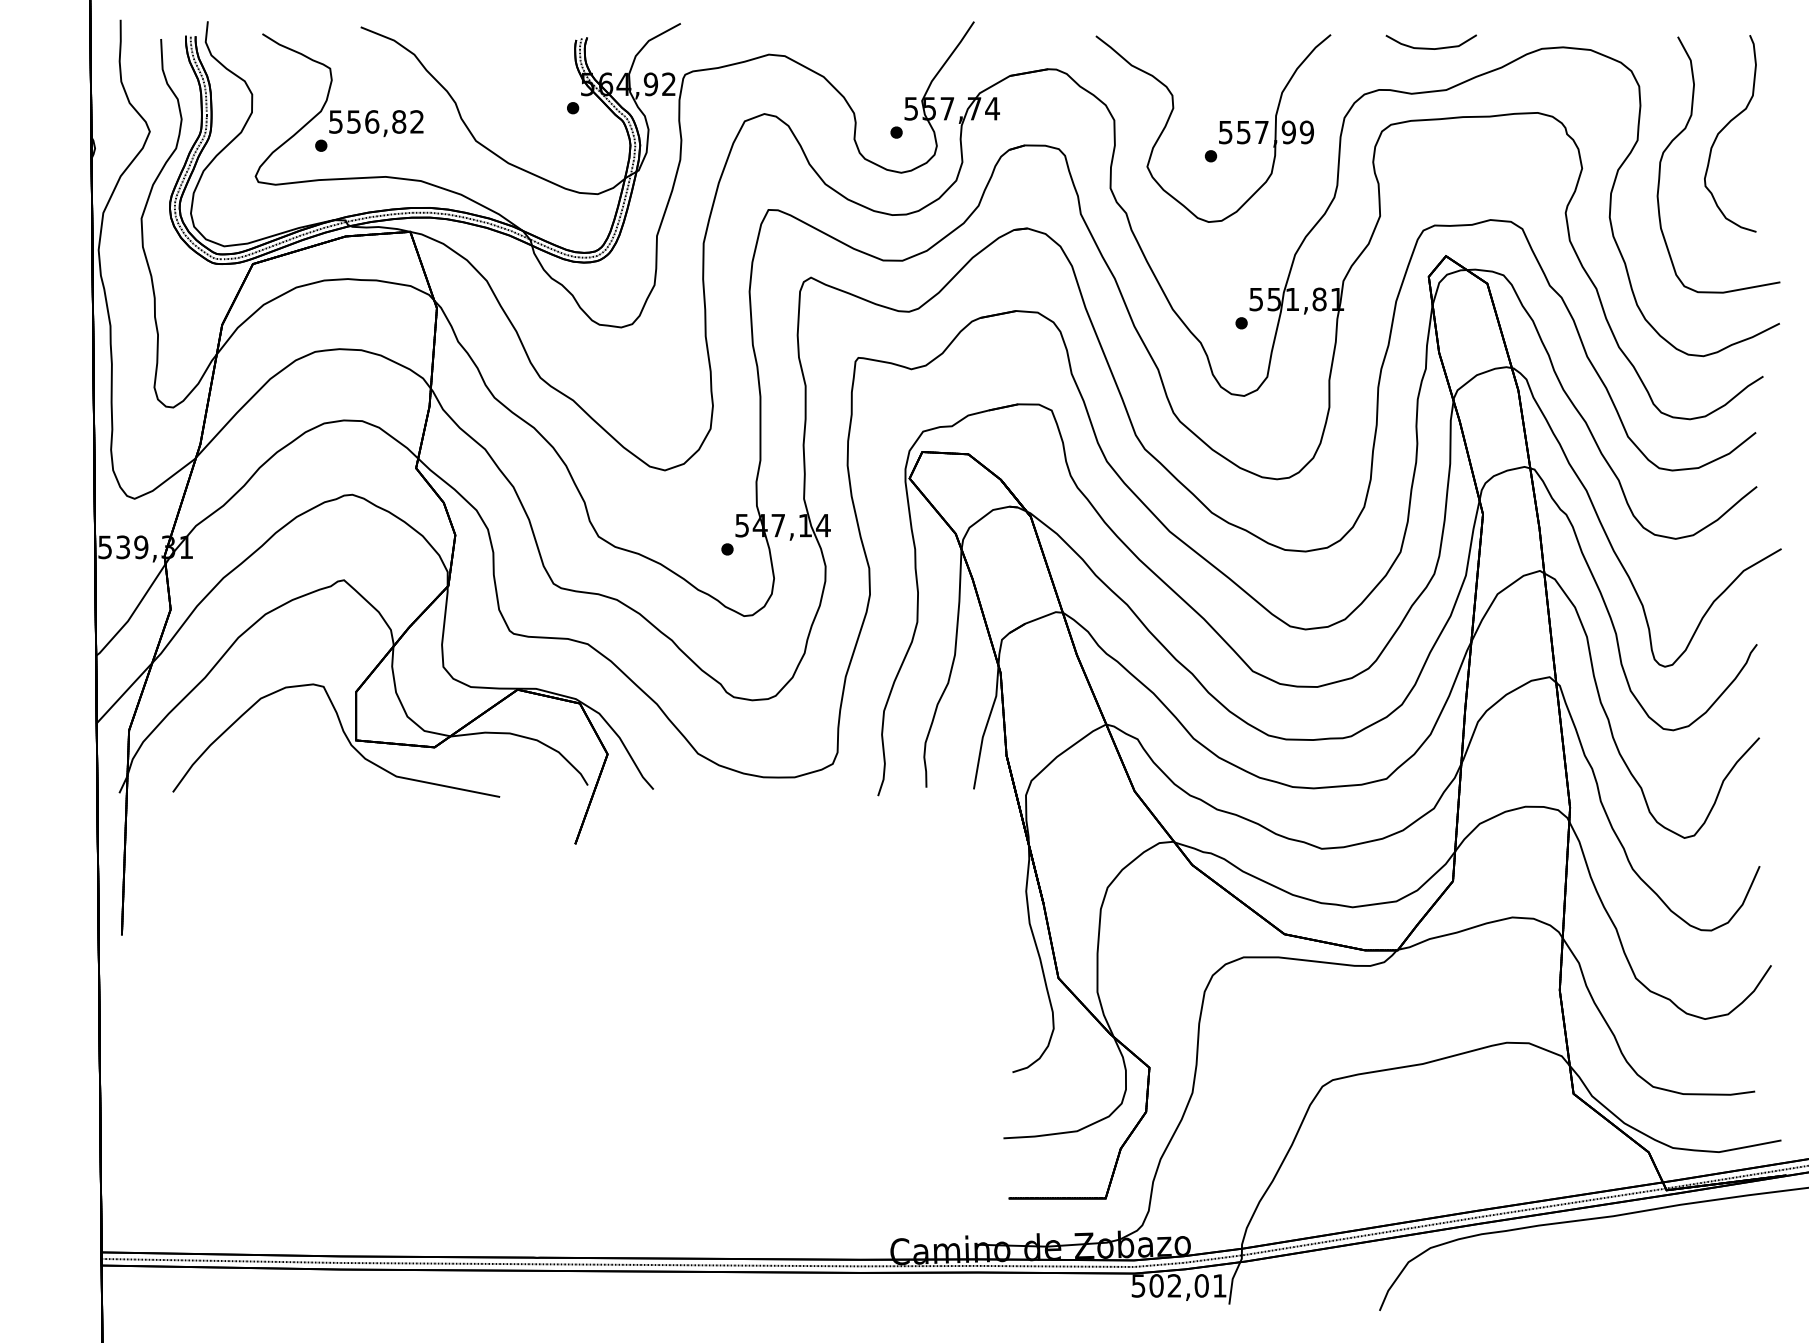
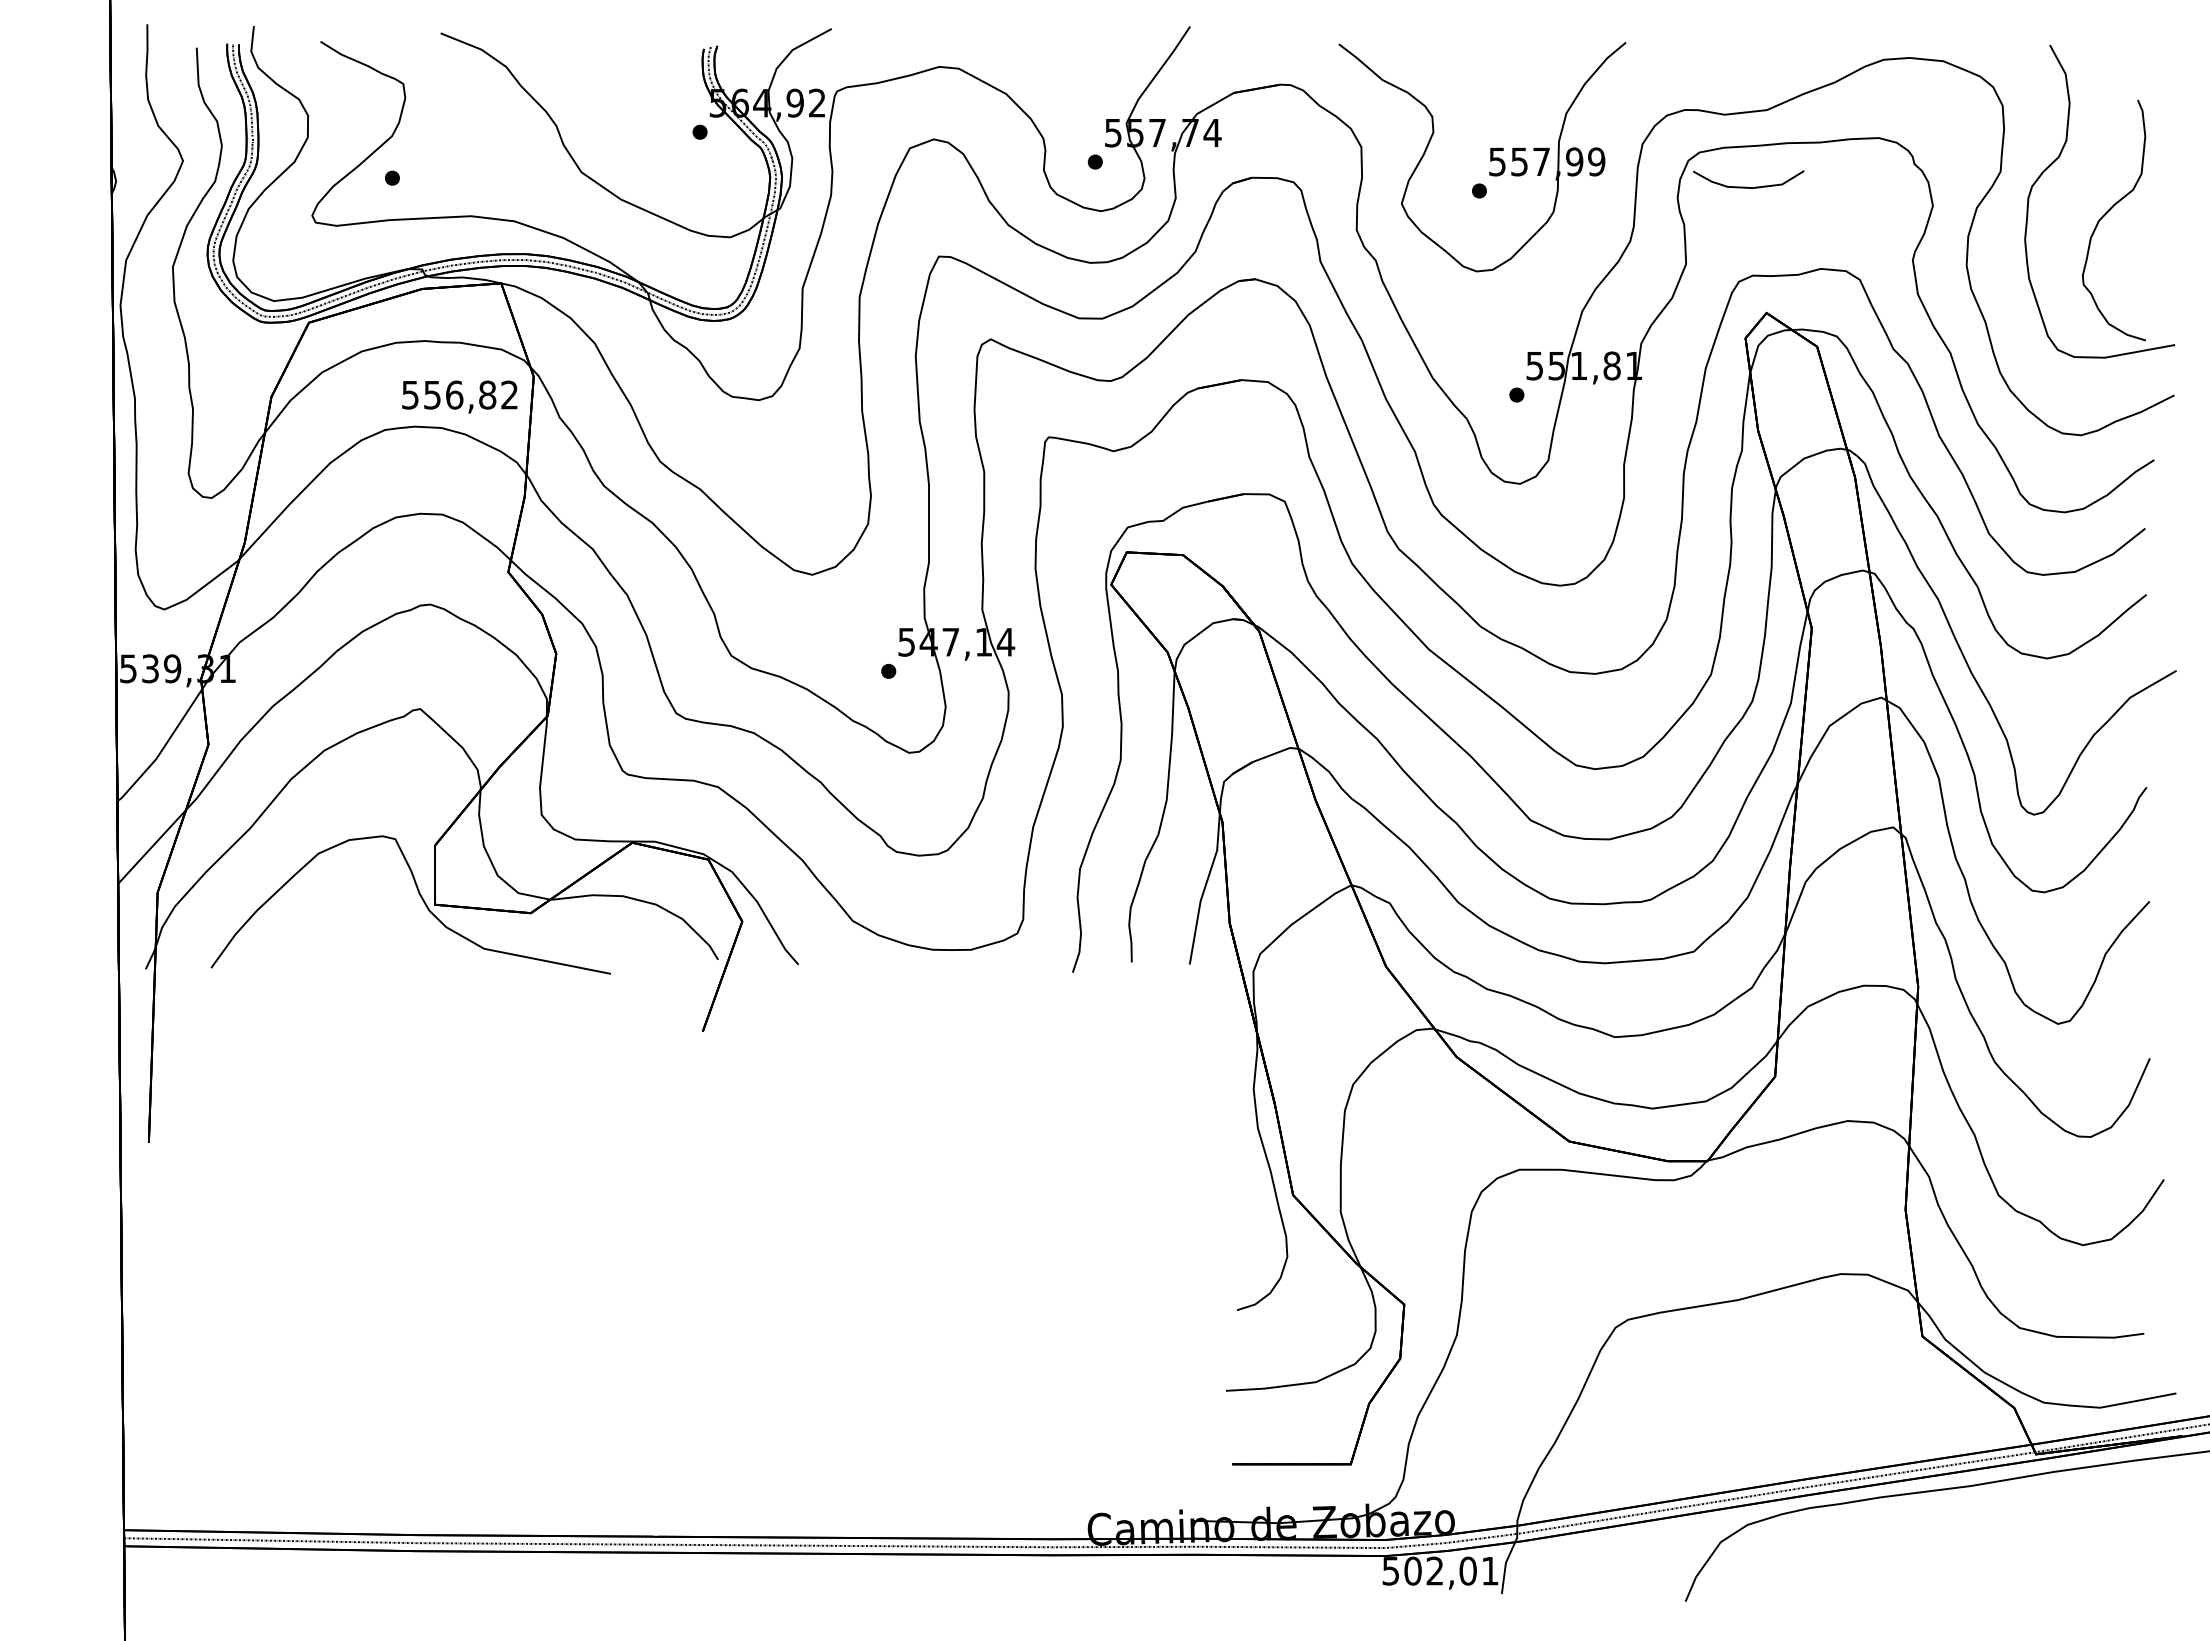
curve: (1429, 47) -> (1746, 186), moved
text: (376, 123) -> (459, 396), moved
curve: (1725, 128) -> (2107, 213), moved

